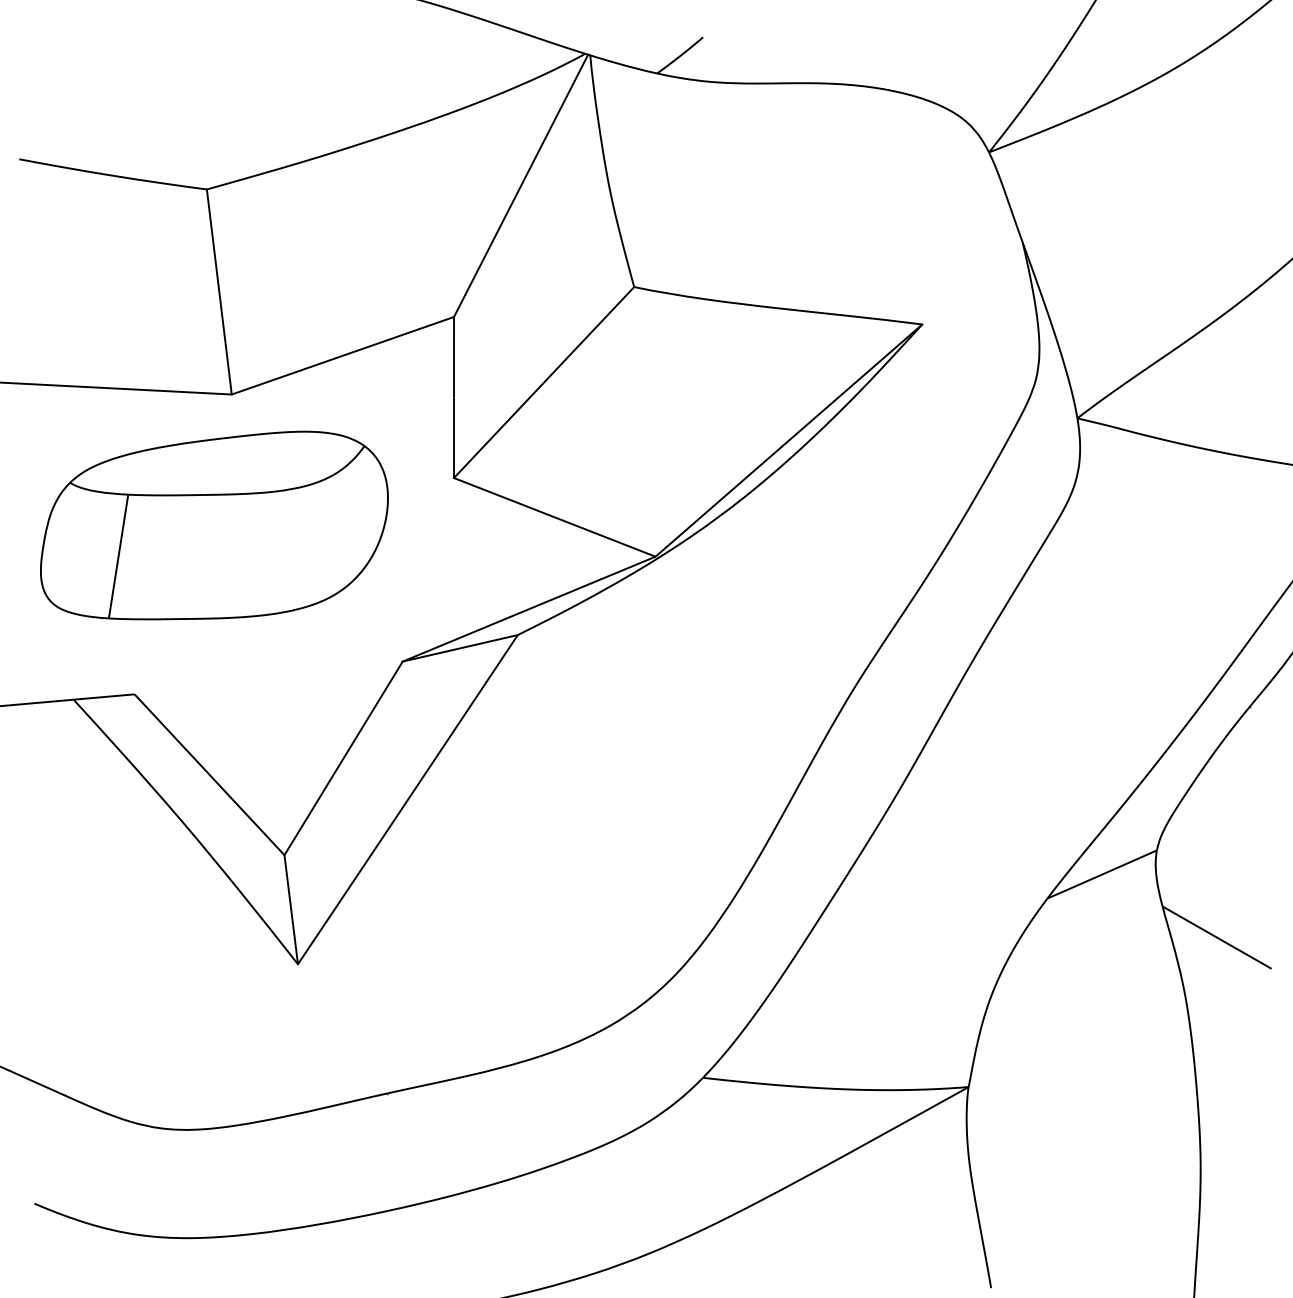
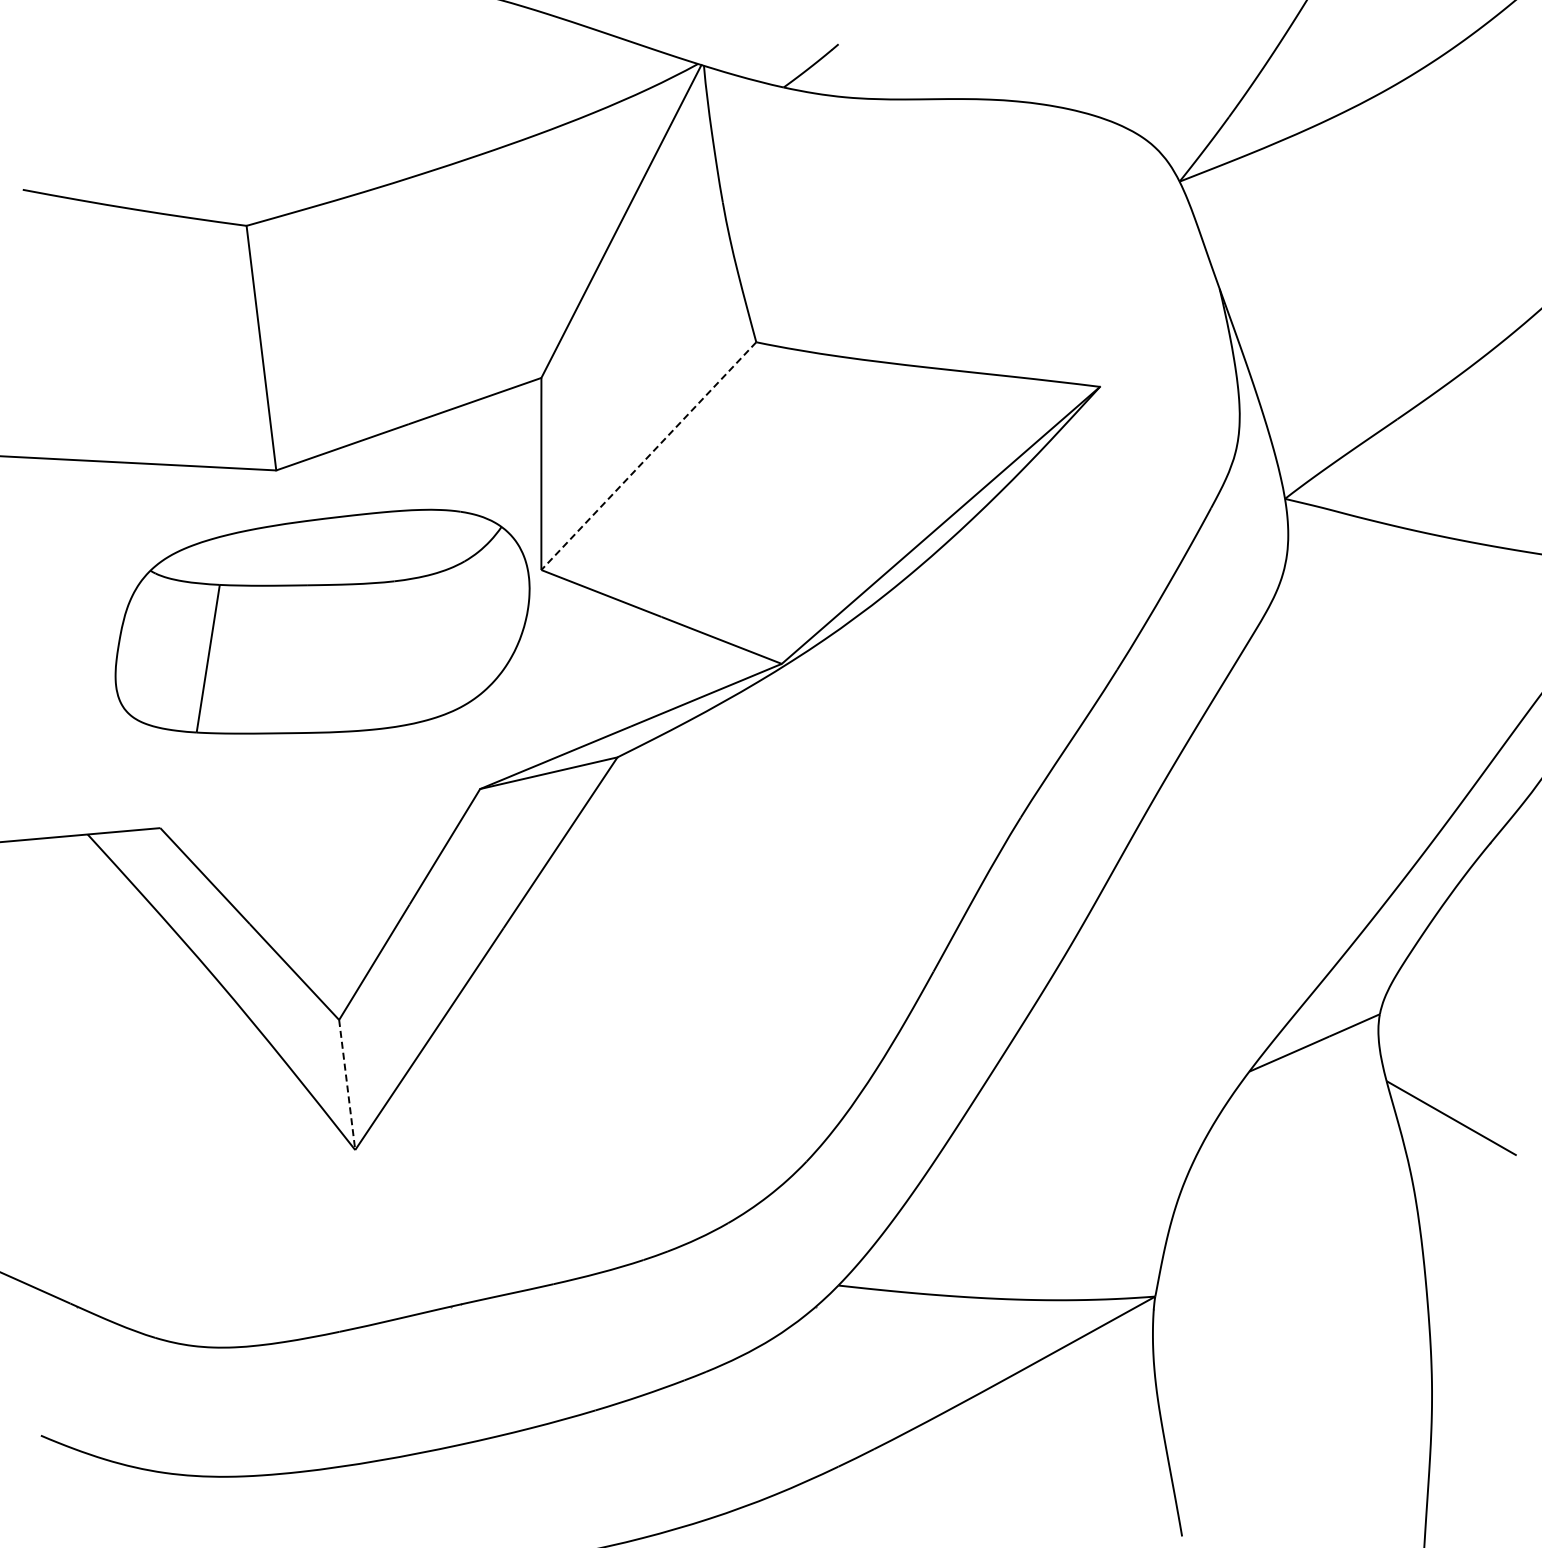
line: (543, 382) -> (648, 456), solid -> dashed
part: (214, 525) -> (322, 621), moved
line: (291, 910) -> (347, 1085), solid -> dashed

